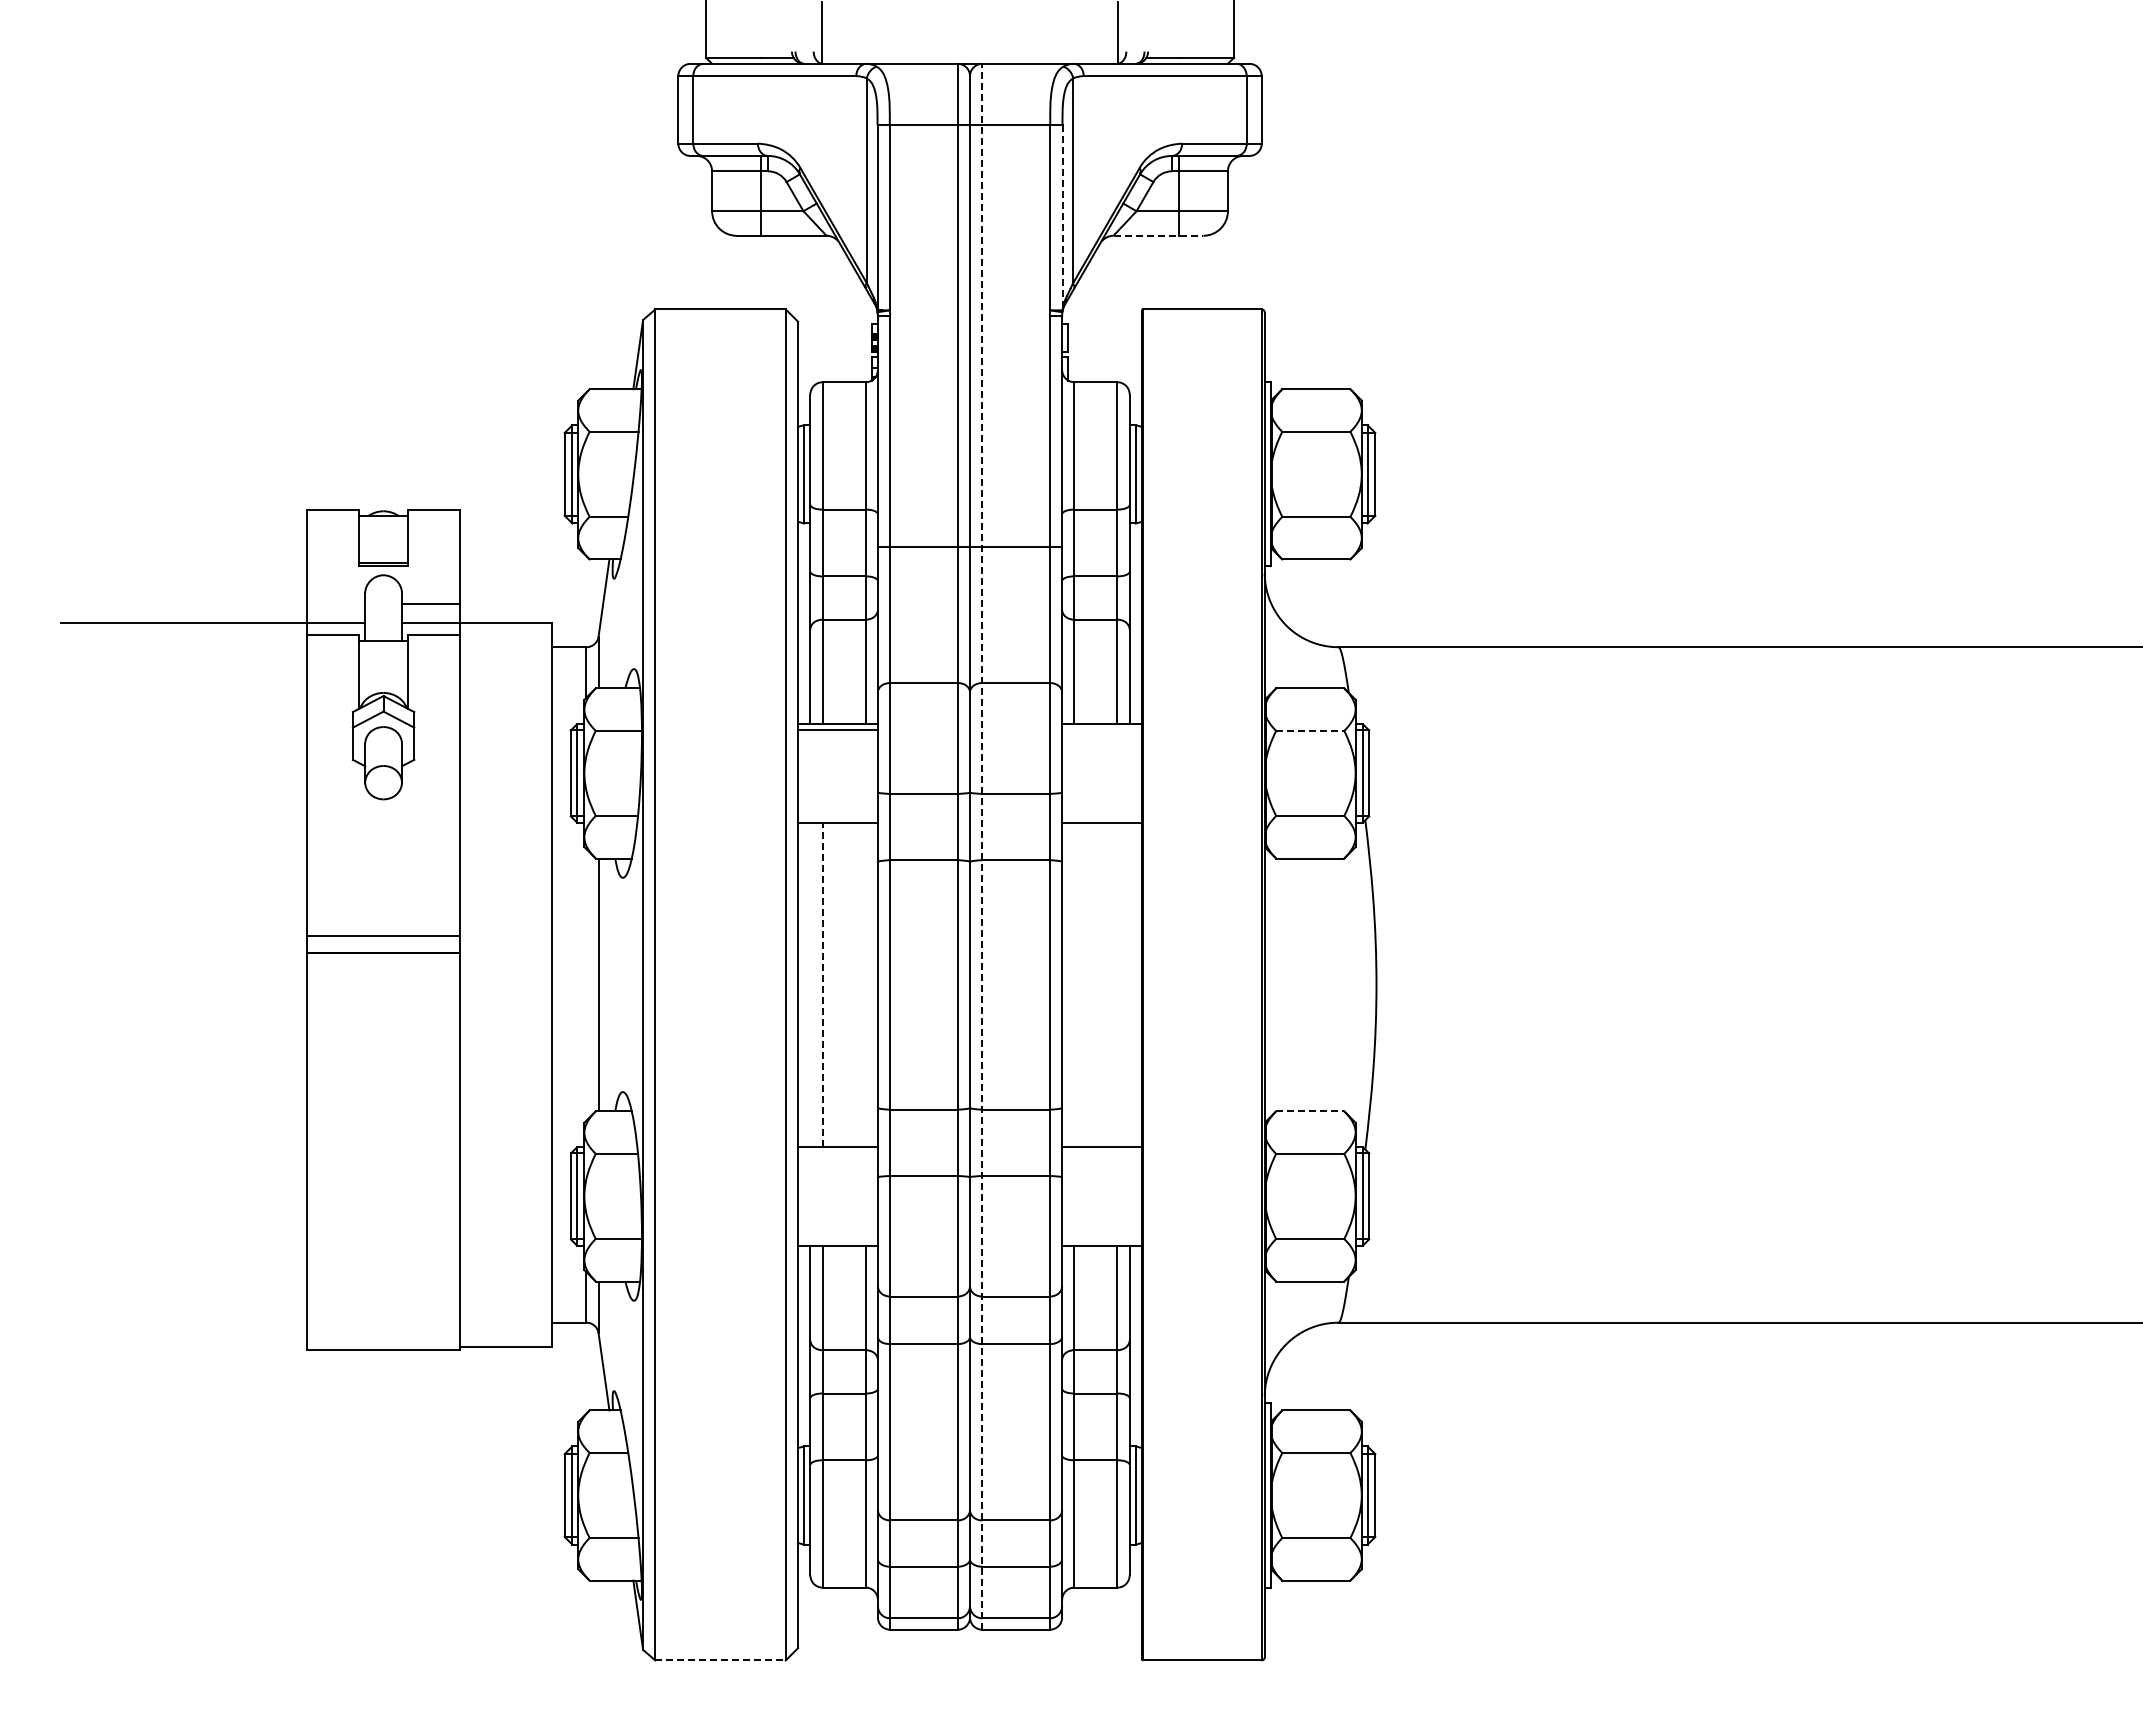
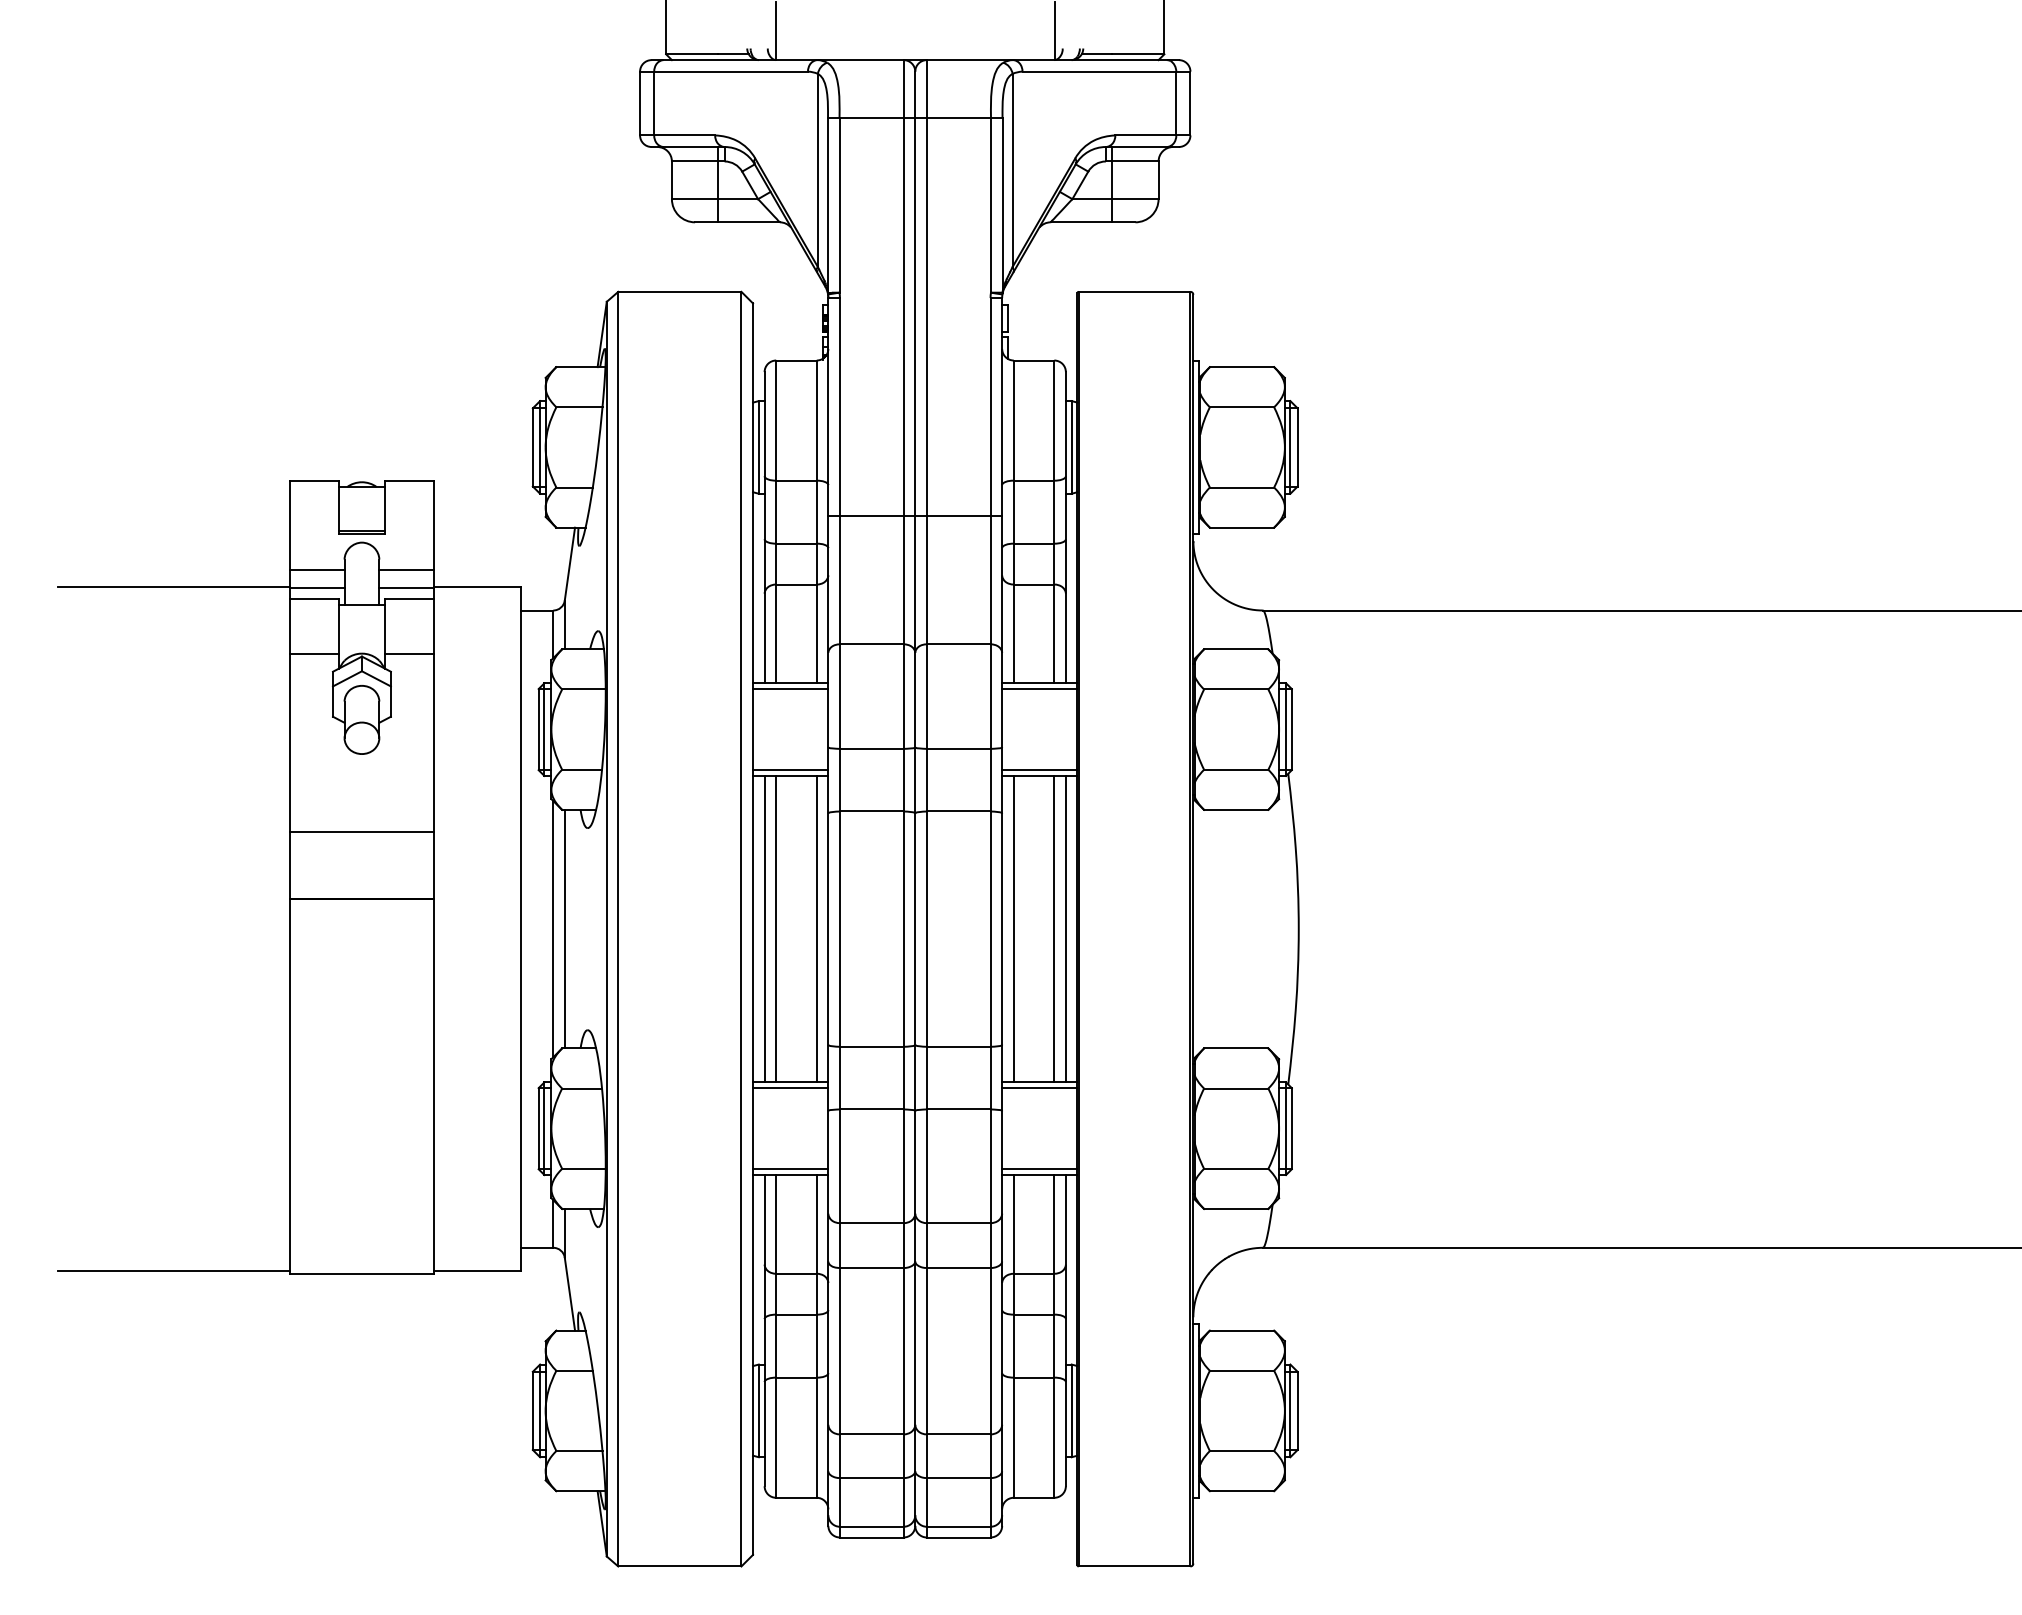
line: (1062, 217) -> (1002, 205), dashed -> solid
line: (1158, 235) -> (1093, 222), dashed -> solid
line: (335, 603) -> (316, 569), added
line: (332, 693) -> (313, 654), added
line: (434, 693) -> (409, 654), added
line: (1101, 730) -> (1039, 689), added
line: (1310, 730) -> (1236, 689), dashed -> solid
line: (837, 816) -> (790, 770), added
line: (1101, 816) -> (1039, 770), added
line: (982, 846) -> (927, 798), dashed -> solid
line: (383, 936) -> (361, 832), moved
line: (586, 984) -> (553, 928), added
line: (810, 984) -> (764, 928), added
line: (822, 984) -> (776, 928), dashed -> solid
line: (865, 984) -> (816, 928), added
line: (1074, 984) -> (1013, 928), added
line: (1117, 984) -> (1054, 928), added
line: (1129, 984) -> (1065, 928), added
line: (1310, 1111) -> (1236, 1048), dashed -> solid
line: (837, 1153) -> (790, 1088), added
line: (1101, 1153) -> (1039, 1088), added
line: (837, 1239) -> (790, 1169), added
line: (1101, 1239) -> (1039, 1169), added
line: (183, 1347) -> (173, 1271), added
line: (721, 1660) -> (680, 1566), dashed -> solid

